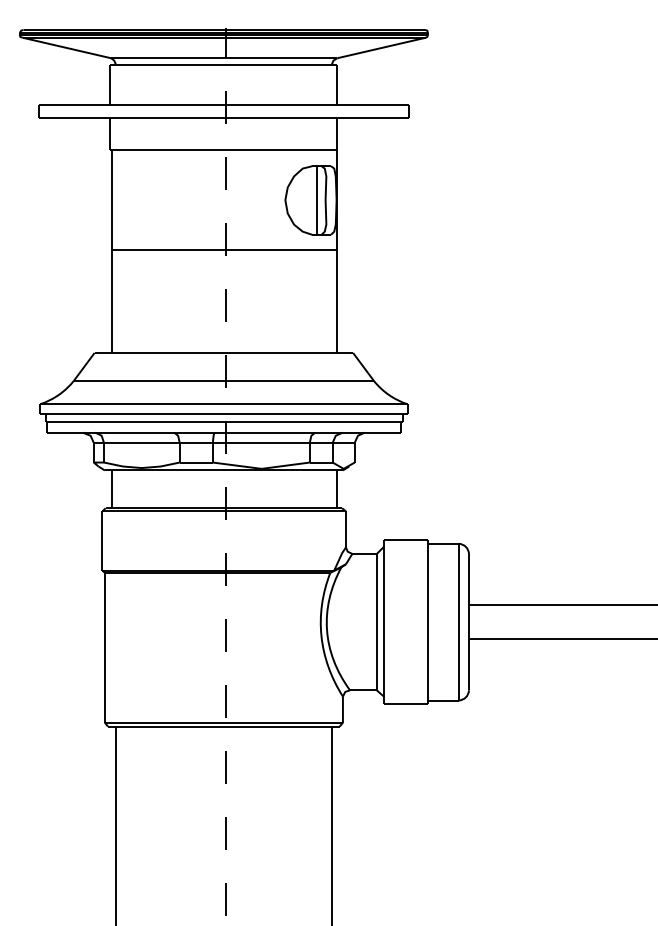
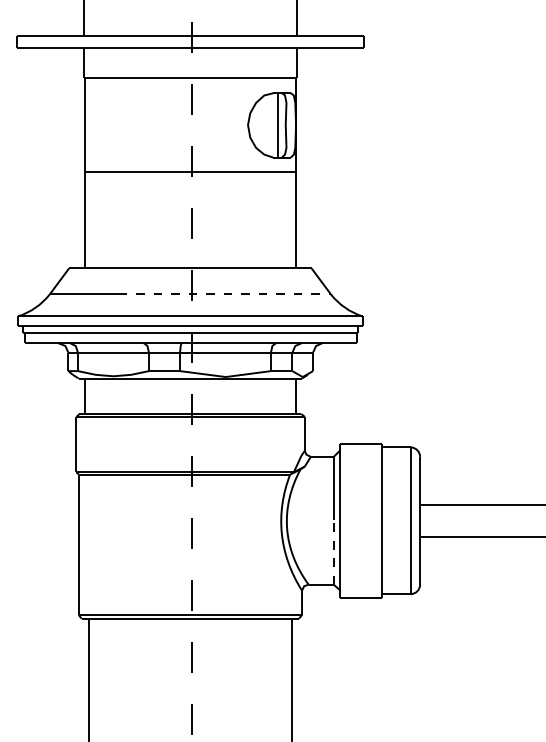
line: (261, 380) -> (225, 294), solid -> dashed
line: (376, 655) -> (333, 552), solid -> dashed

